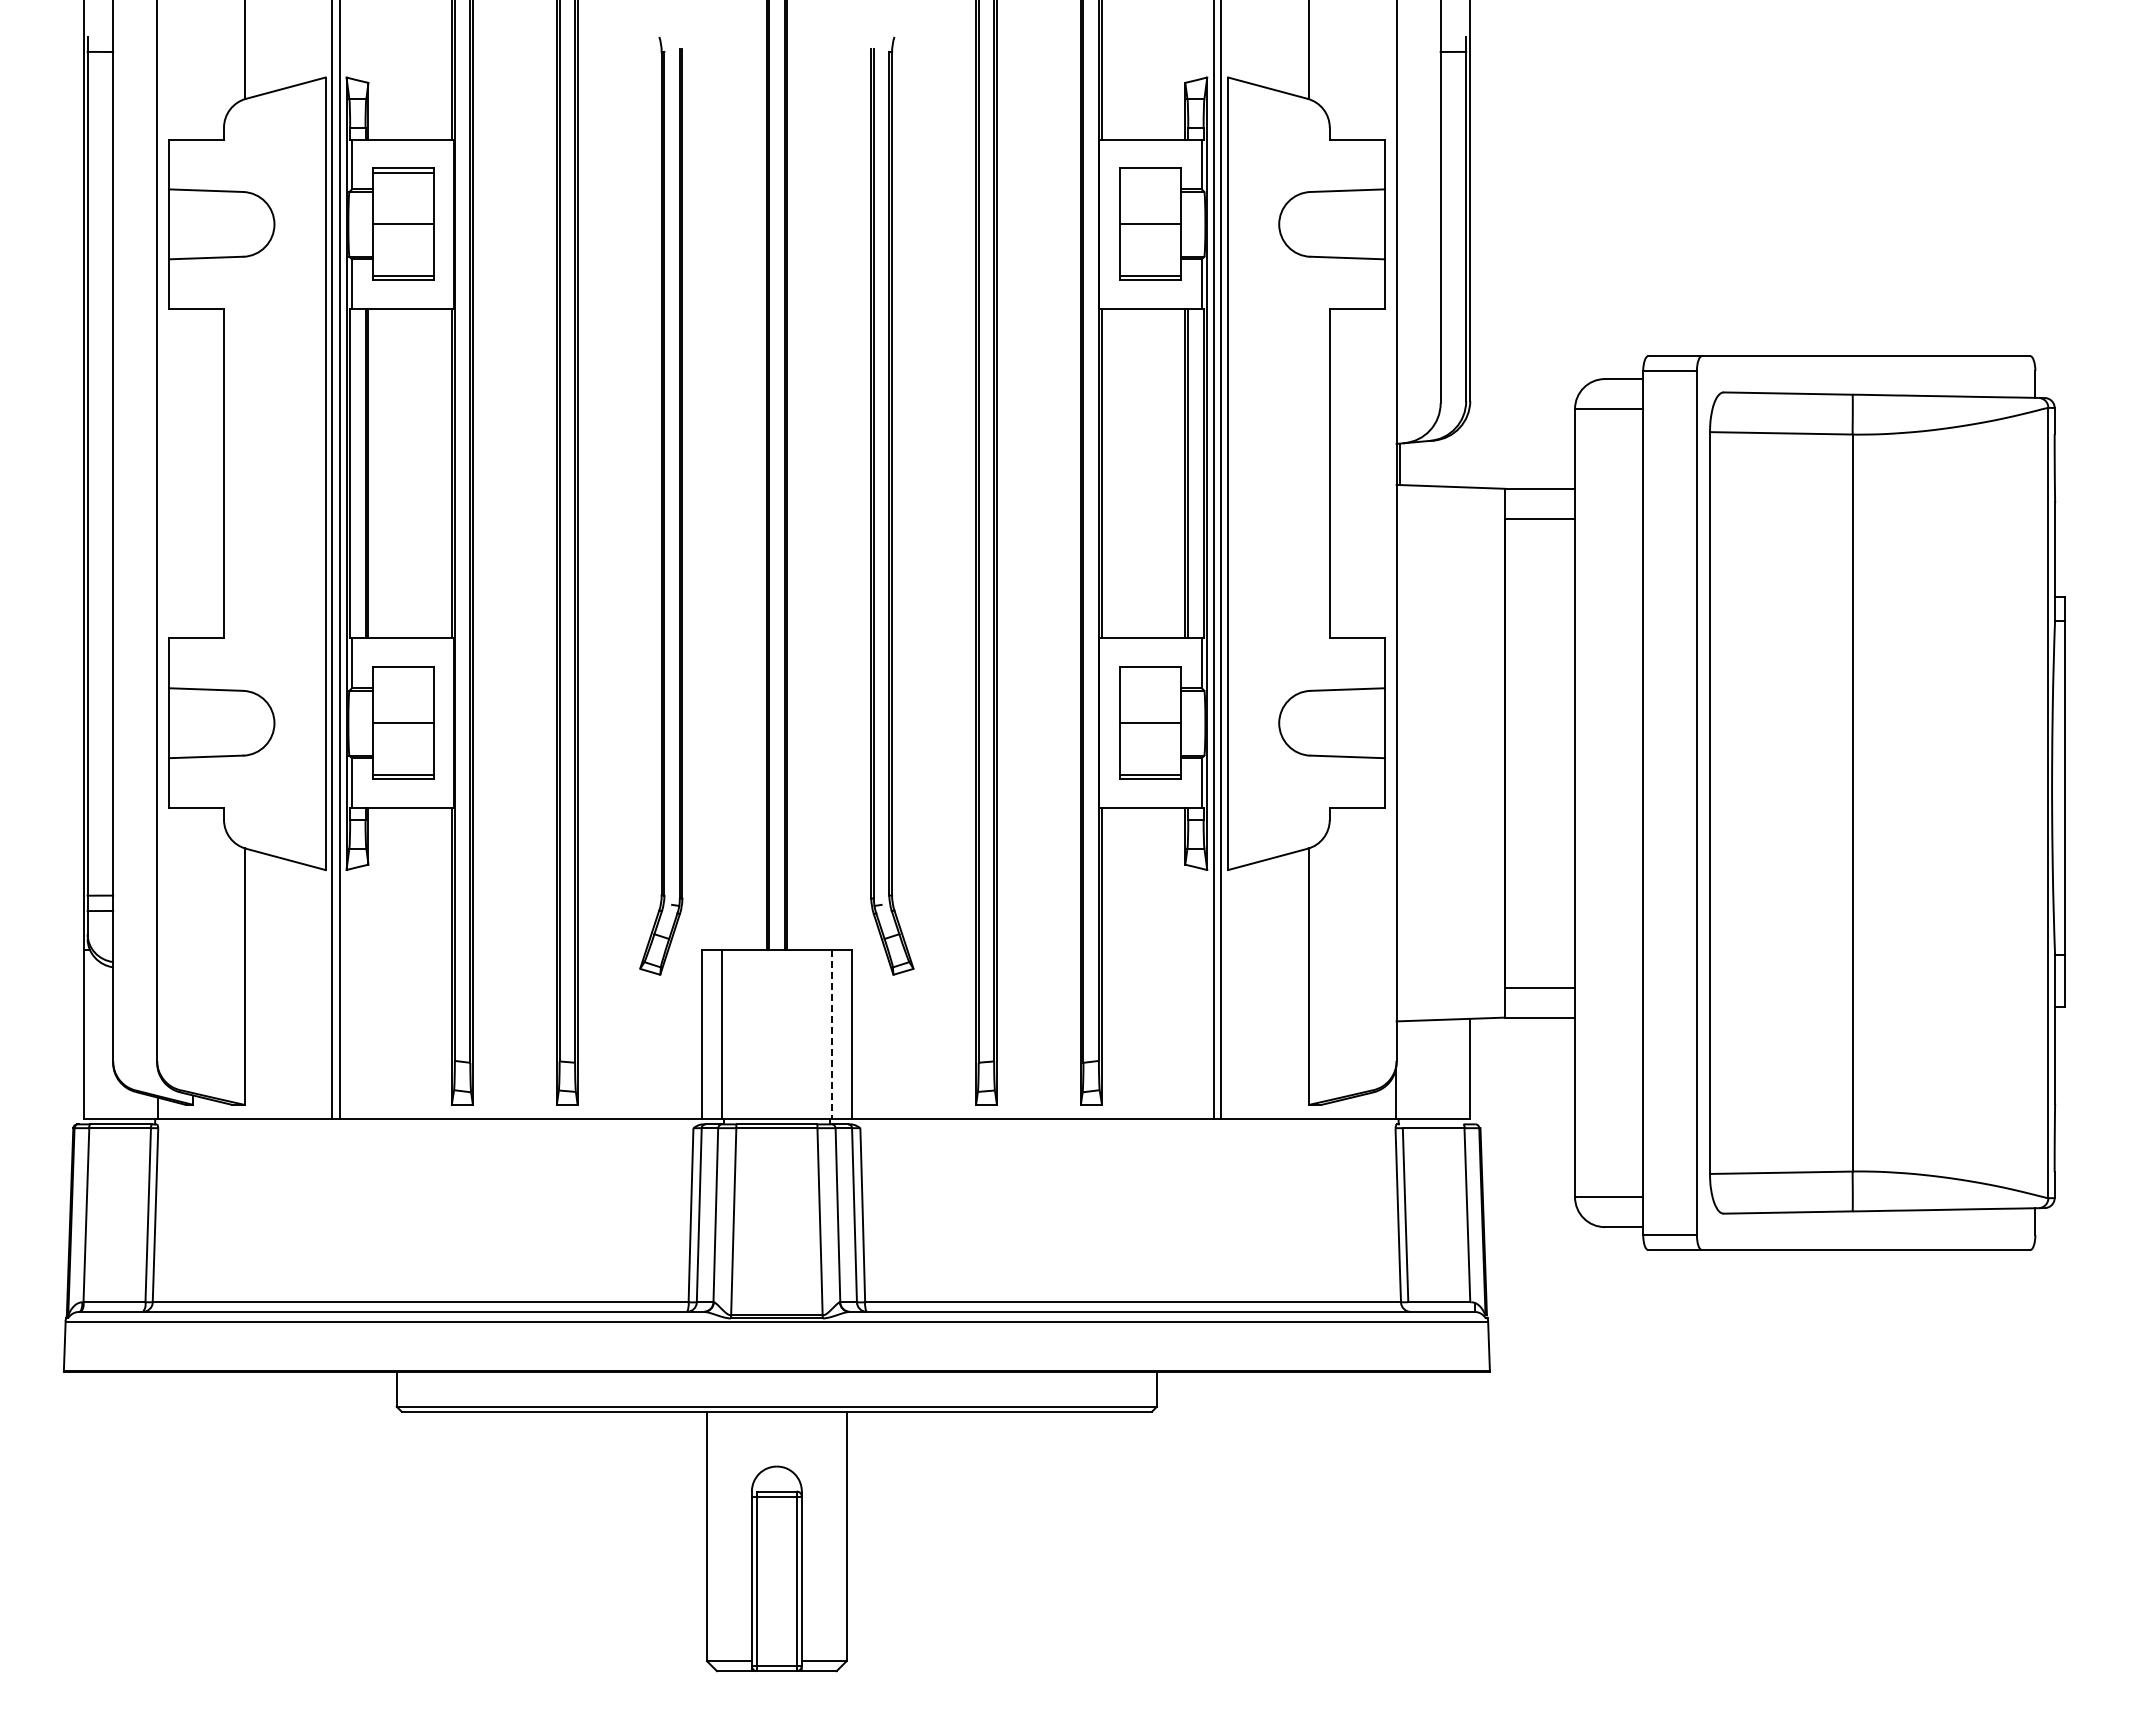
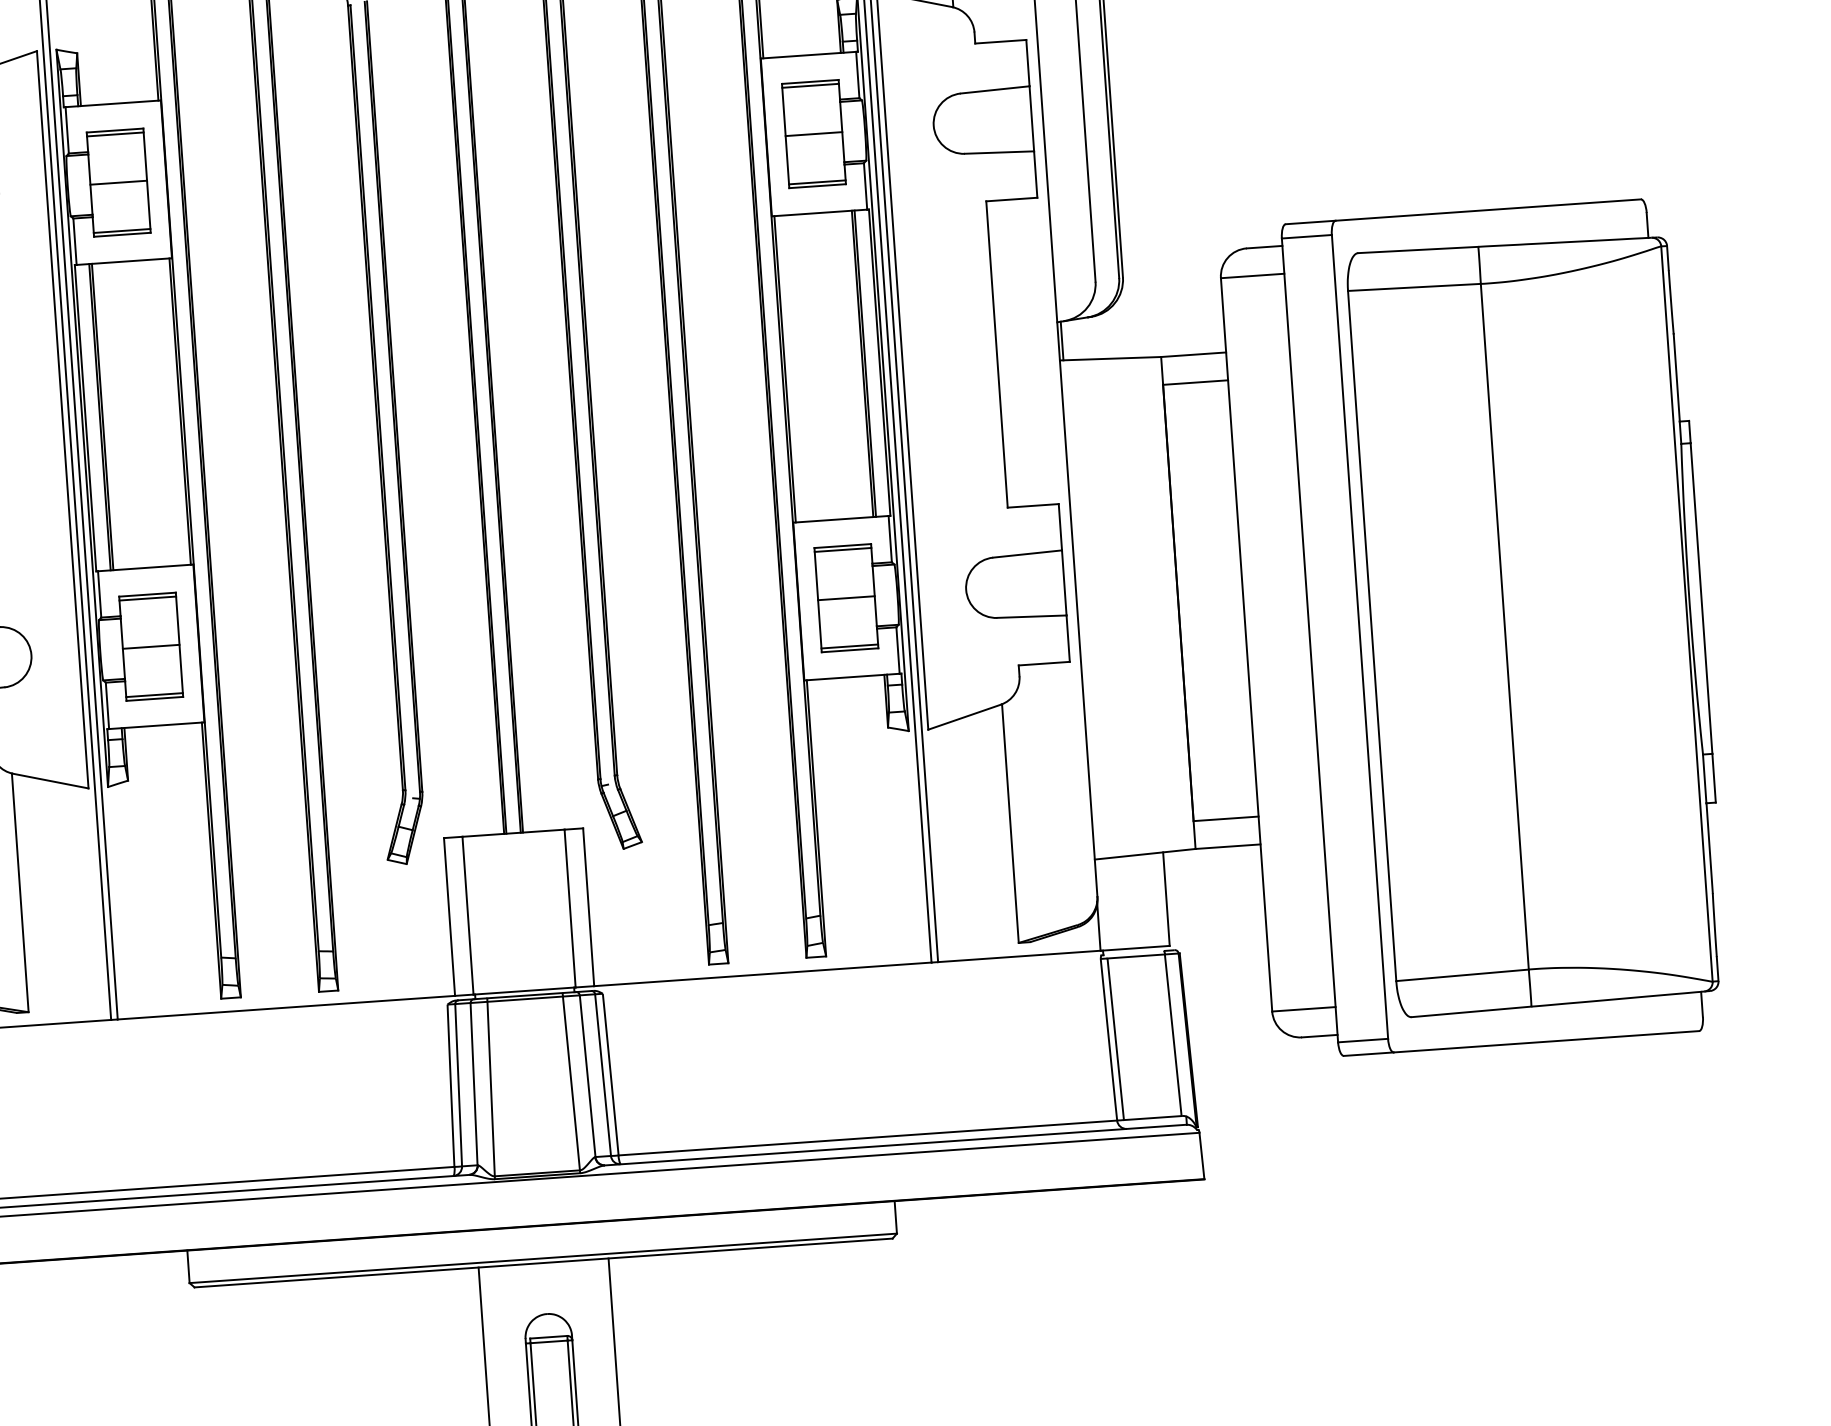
line: (1150, 172) -> (810, 85), added
line: (402, 671) -> (147, 598), added
line: (1150, 671) -> (843, 550), added
line: (831, 1034) -> (569, 908), dashed -> solid

